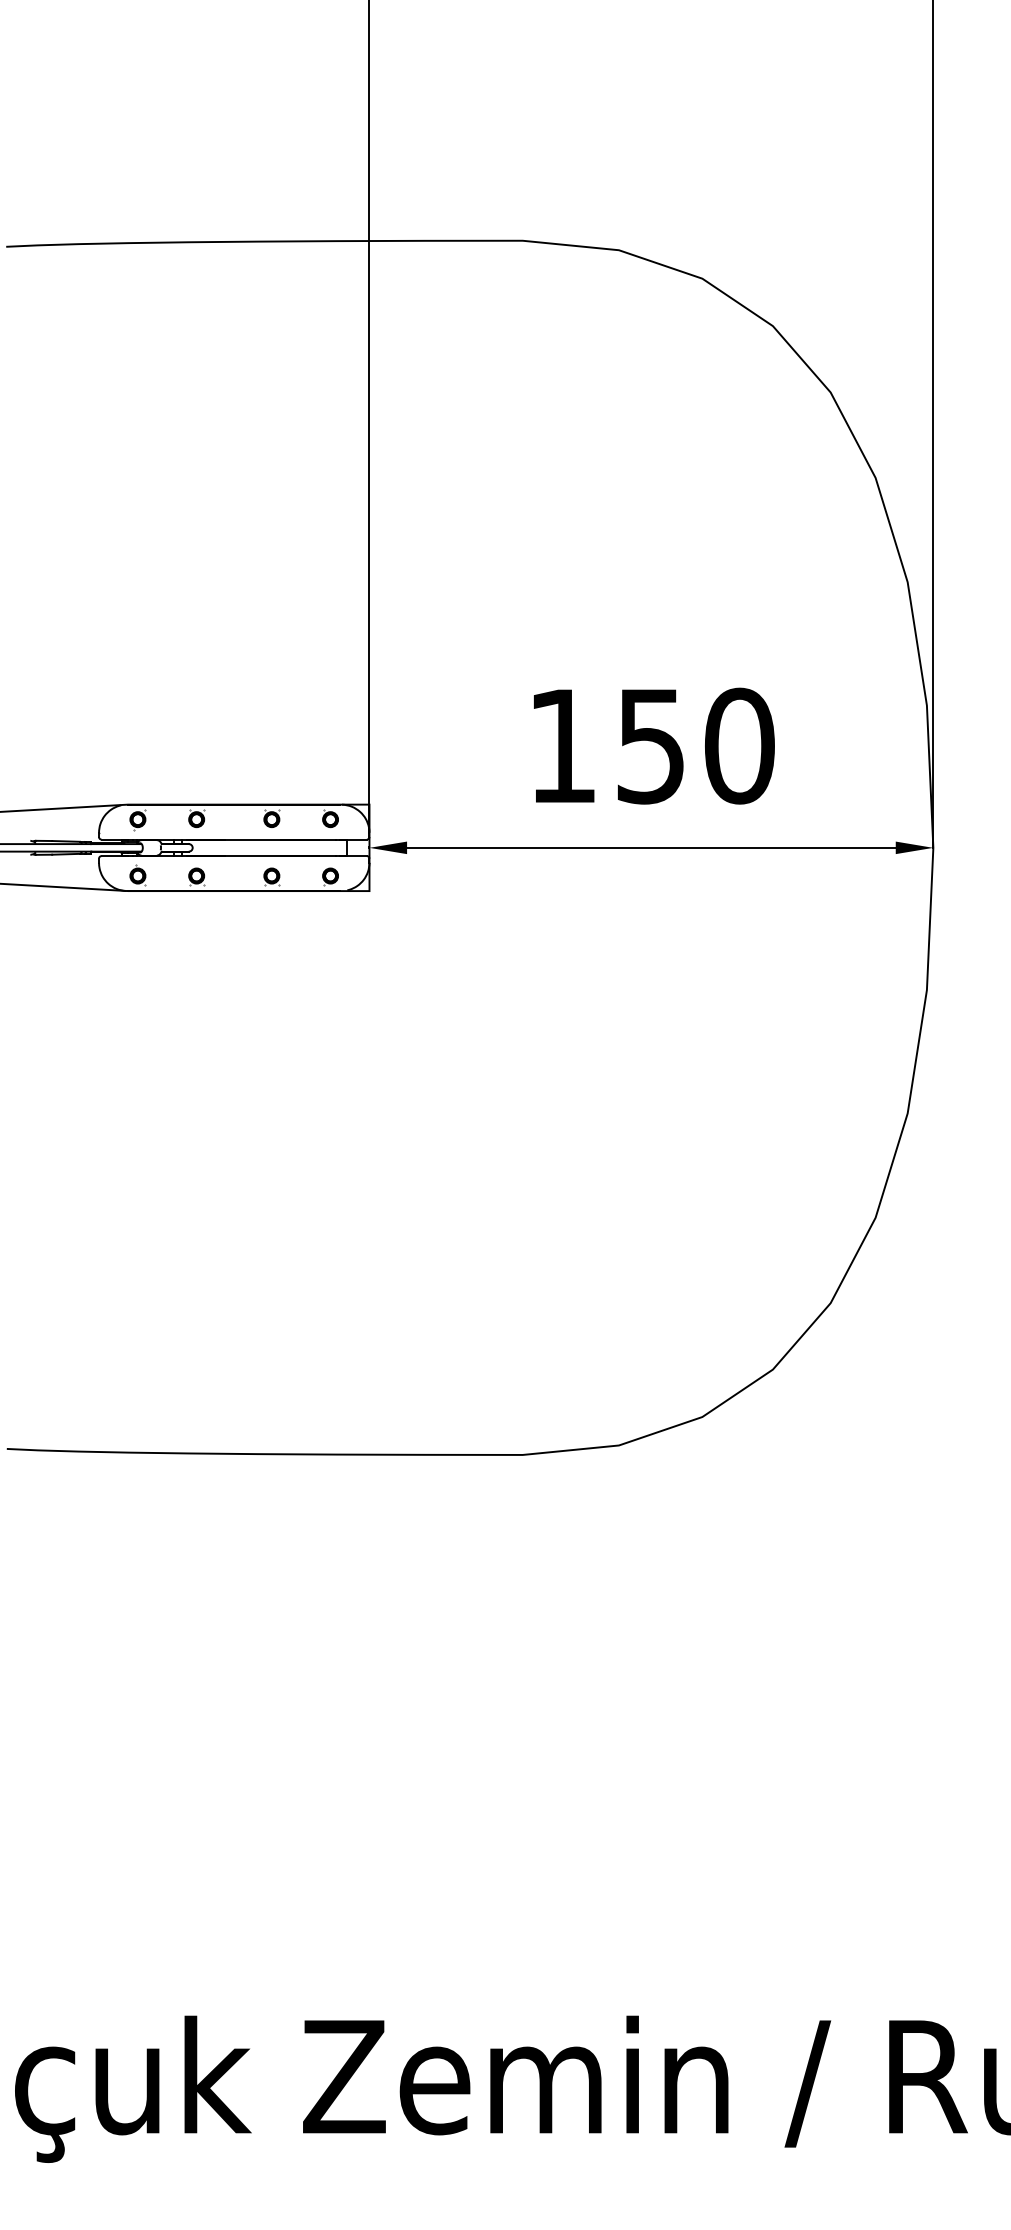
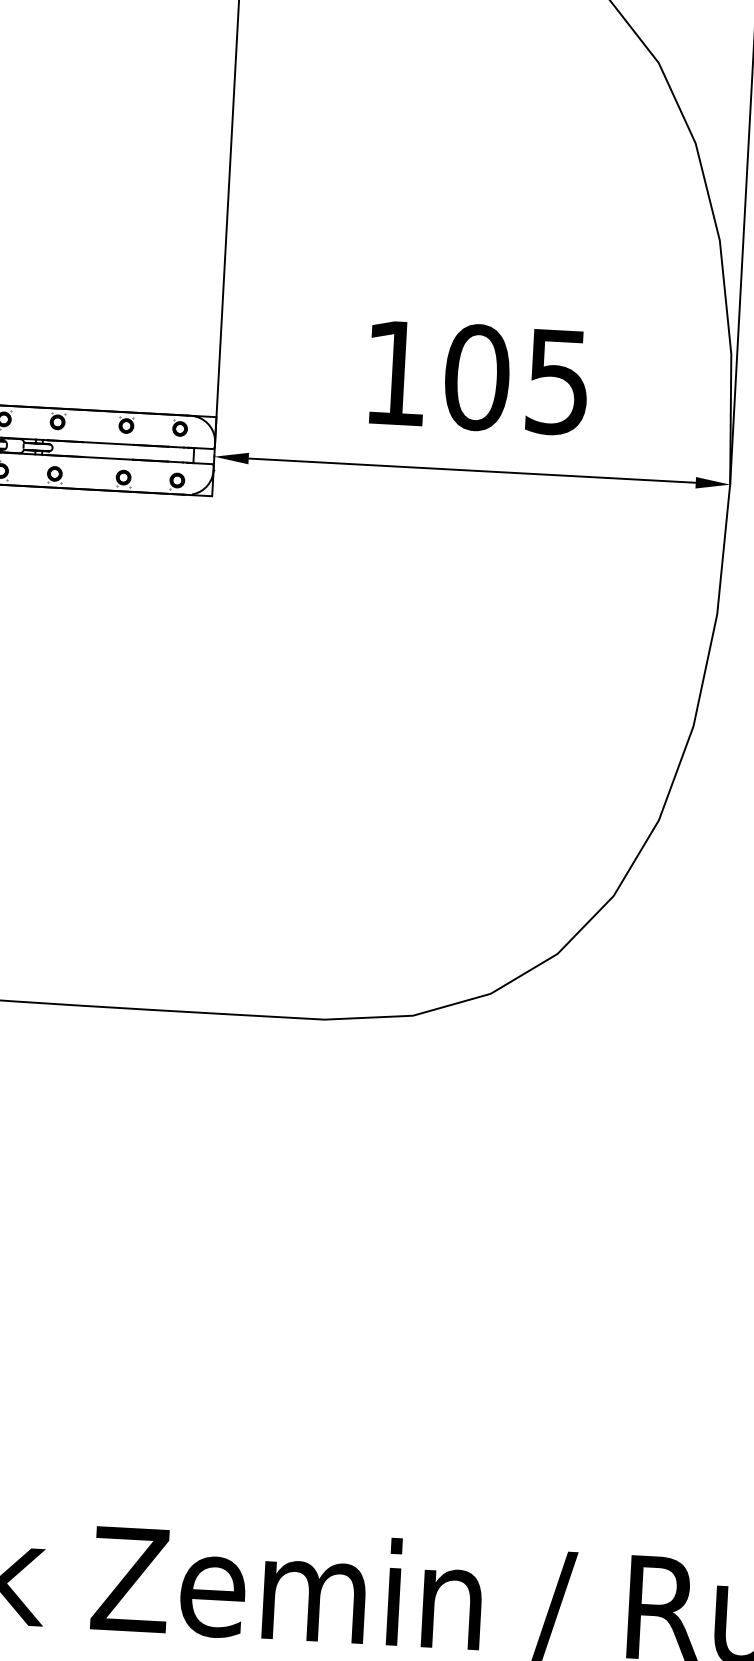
text: (695, 745) -> (517, 379), 150 -> 105

